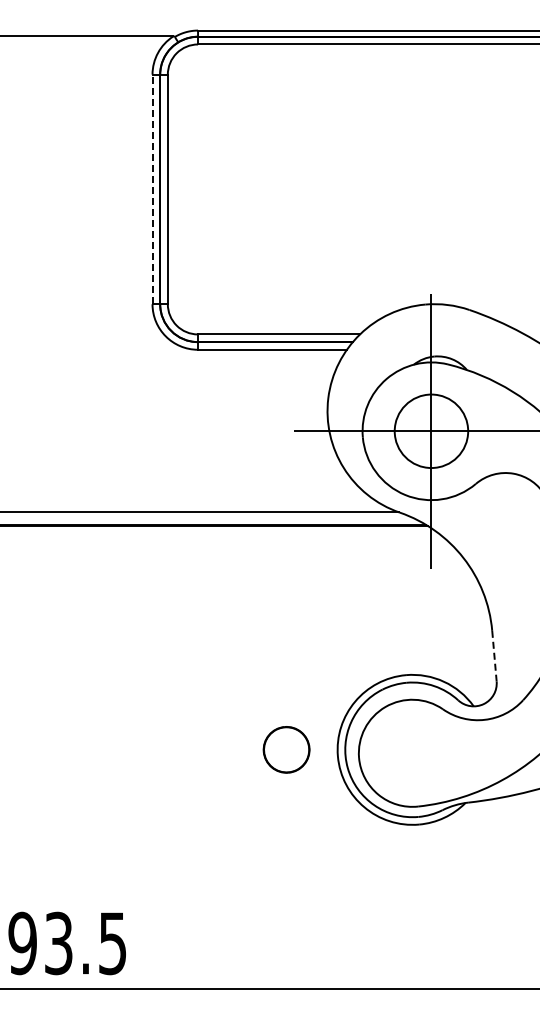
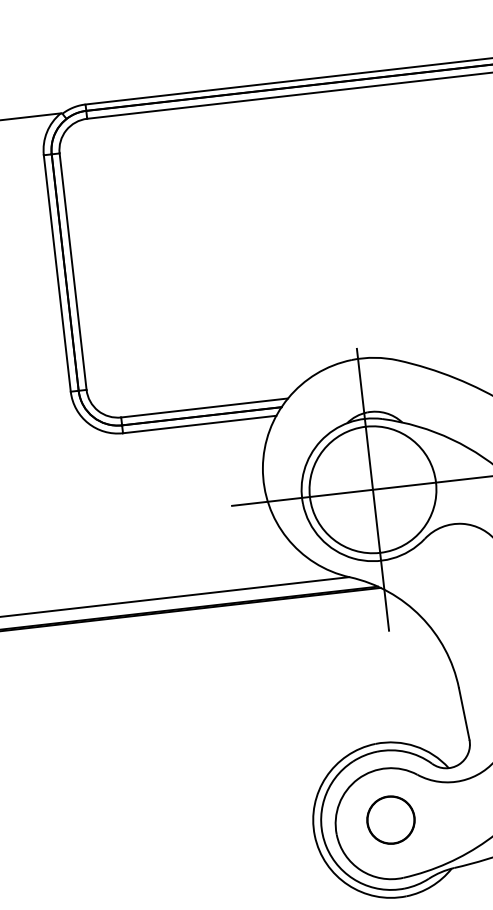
line: (152, 189) -> (57, 273), dashed -> solid
circle: (431, 431) -> (373, 490), size x1.67
line: (494, 656) -> (464, 714), dashed -> solid
part: (286, 749) -> (390, 819), moved

